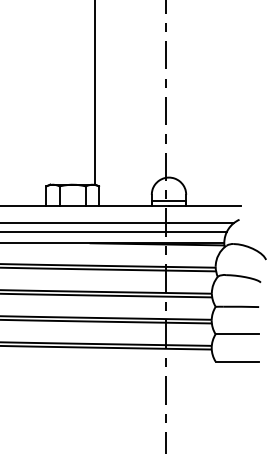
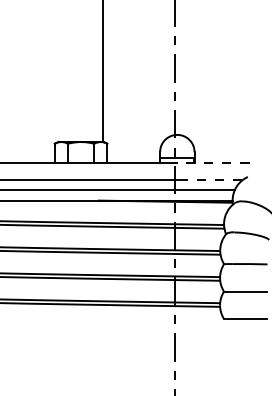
line: (204, 206) -> (212, 163), solid -> dashed
line: (200, 223) -> (208, 180), solid -> dashed

